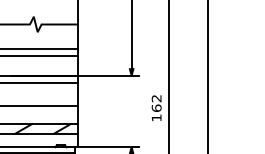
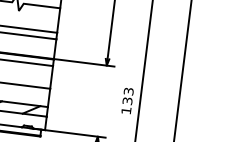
text: (156, 103) -> (127, 96), 162 -> 133

